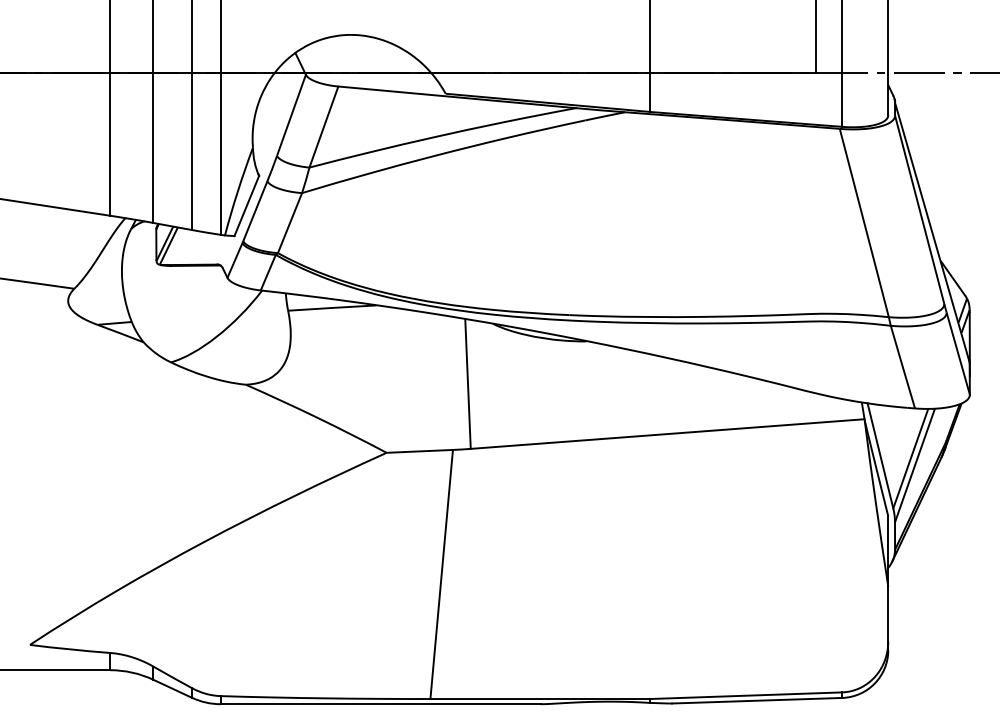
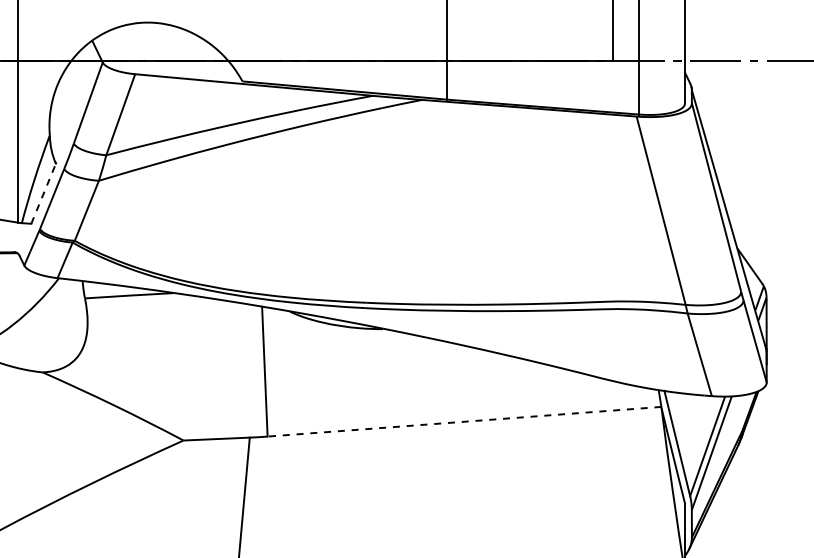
line: (246, 206) -> (43, 194), solid -> dashed
line: (667, 434) -> (464, 422), solid -> dashed

